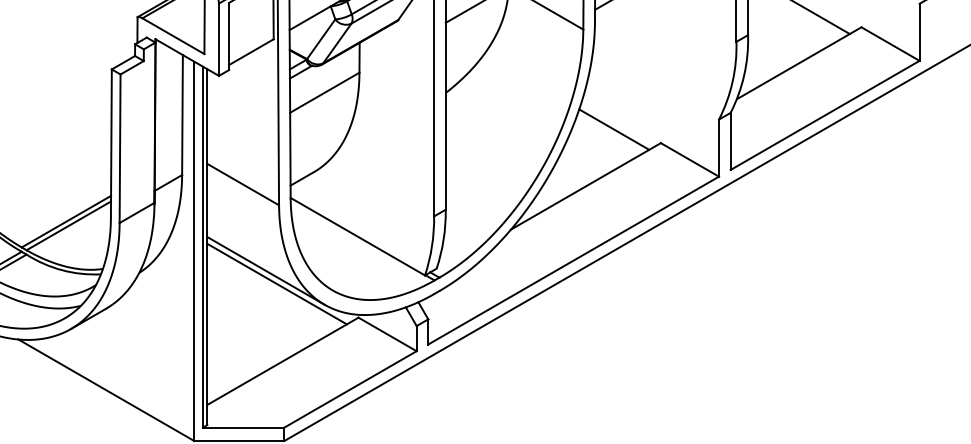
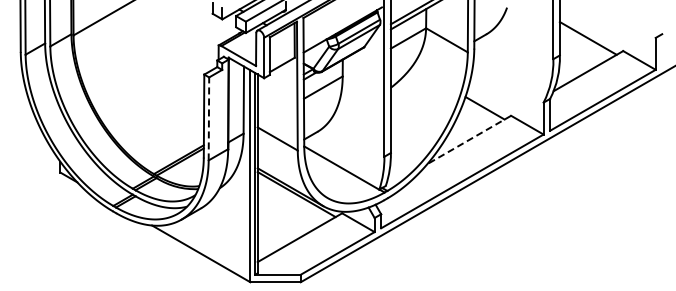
line: (119, 147) -> (208, 118), solid -> dashed
line: (584, 187) -> (468, 140), solid -> dashed

